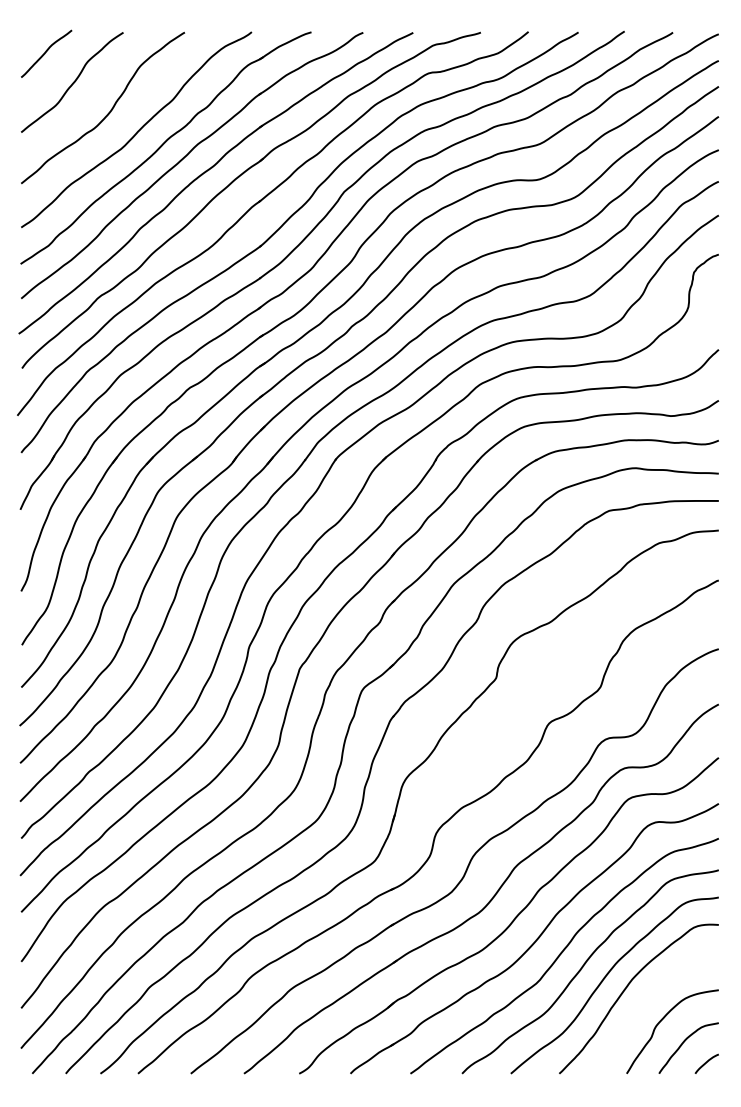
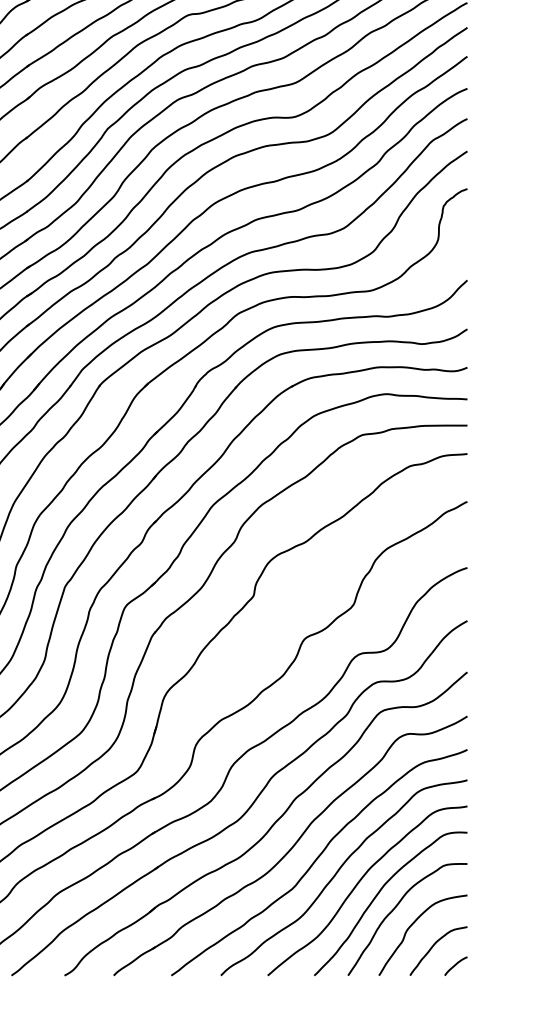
curve: (645, 1002) -> (397, 907), added

